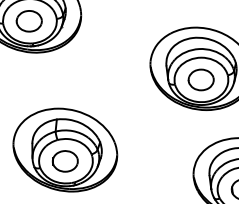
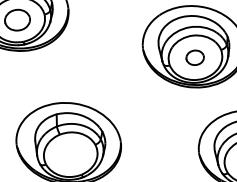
part: (200, 79) -> (194, 57), size x0.7
part: (64, 161) -> (69, 155), removed

